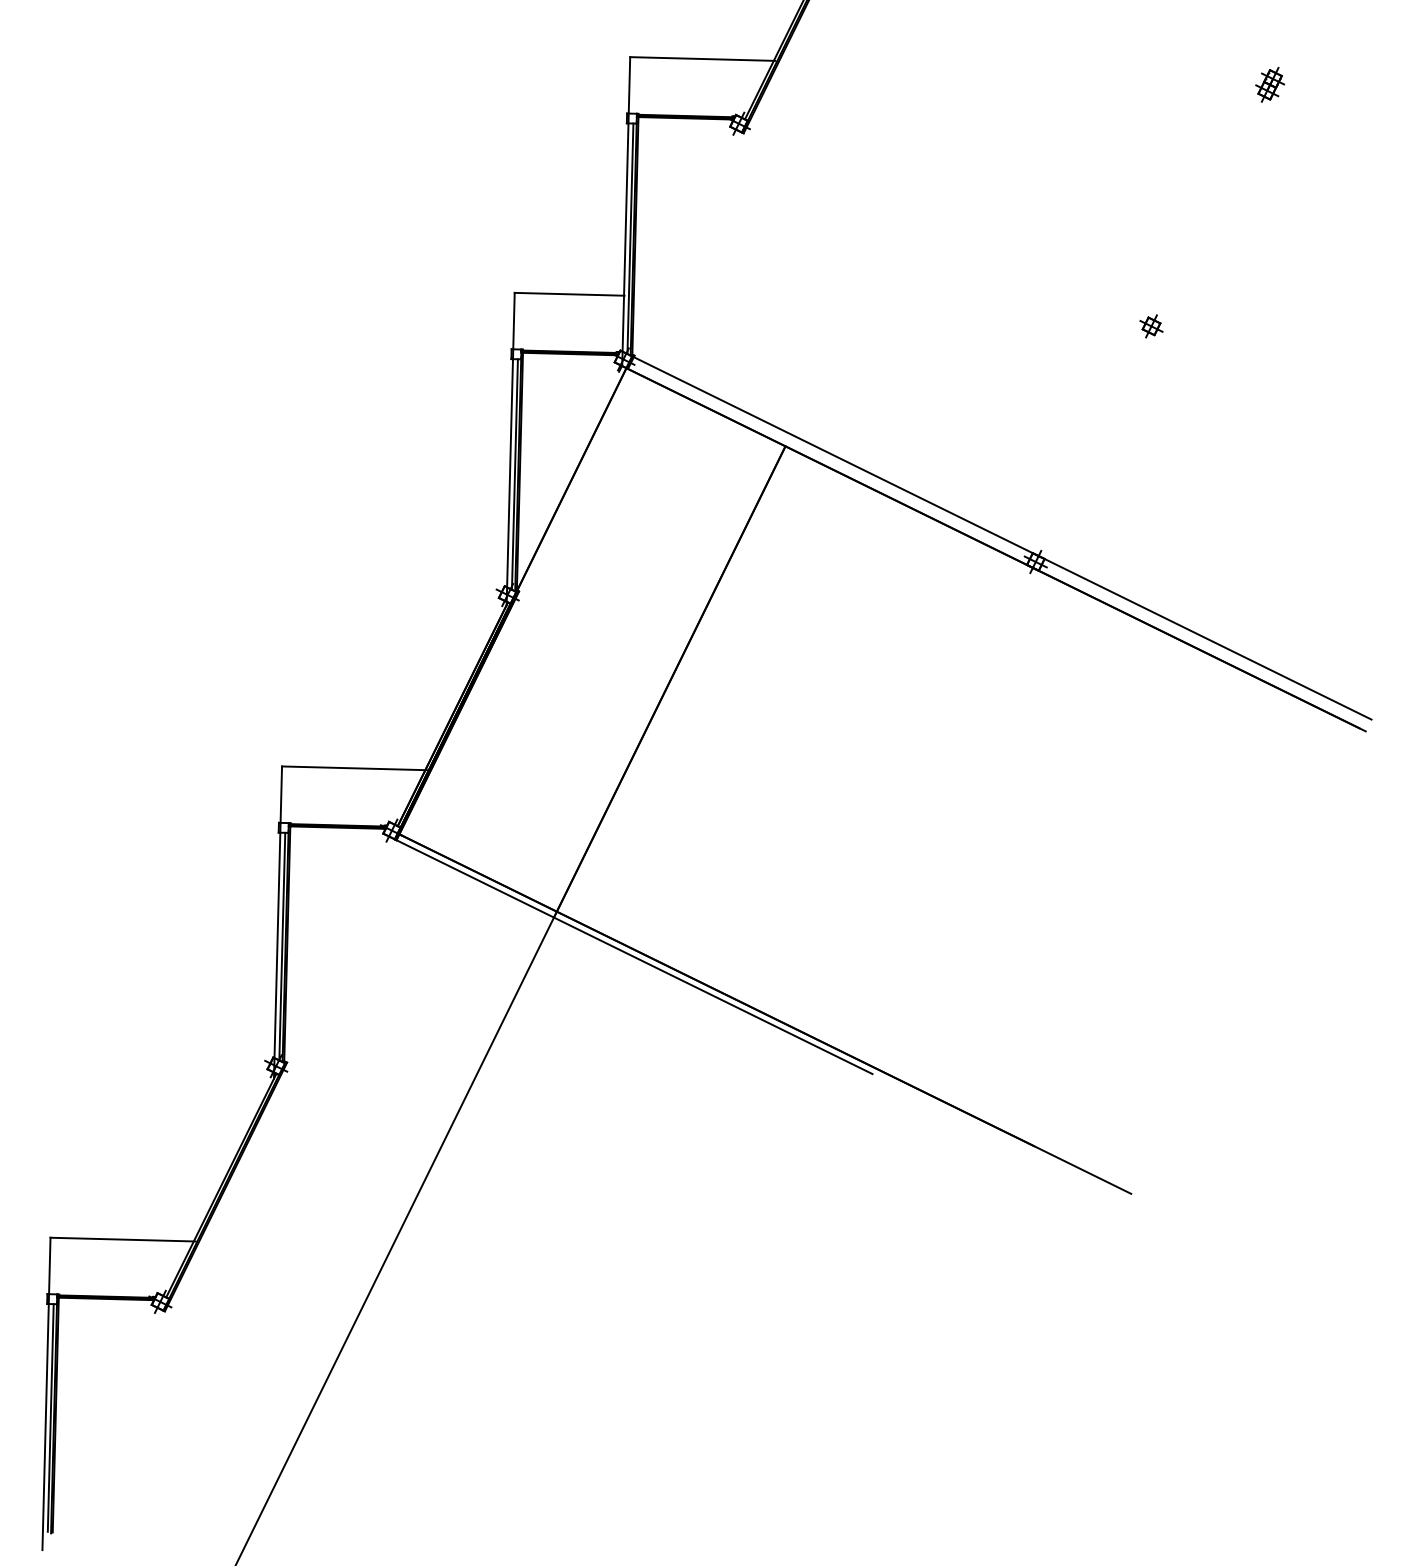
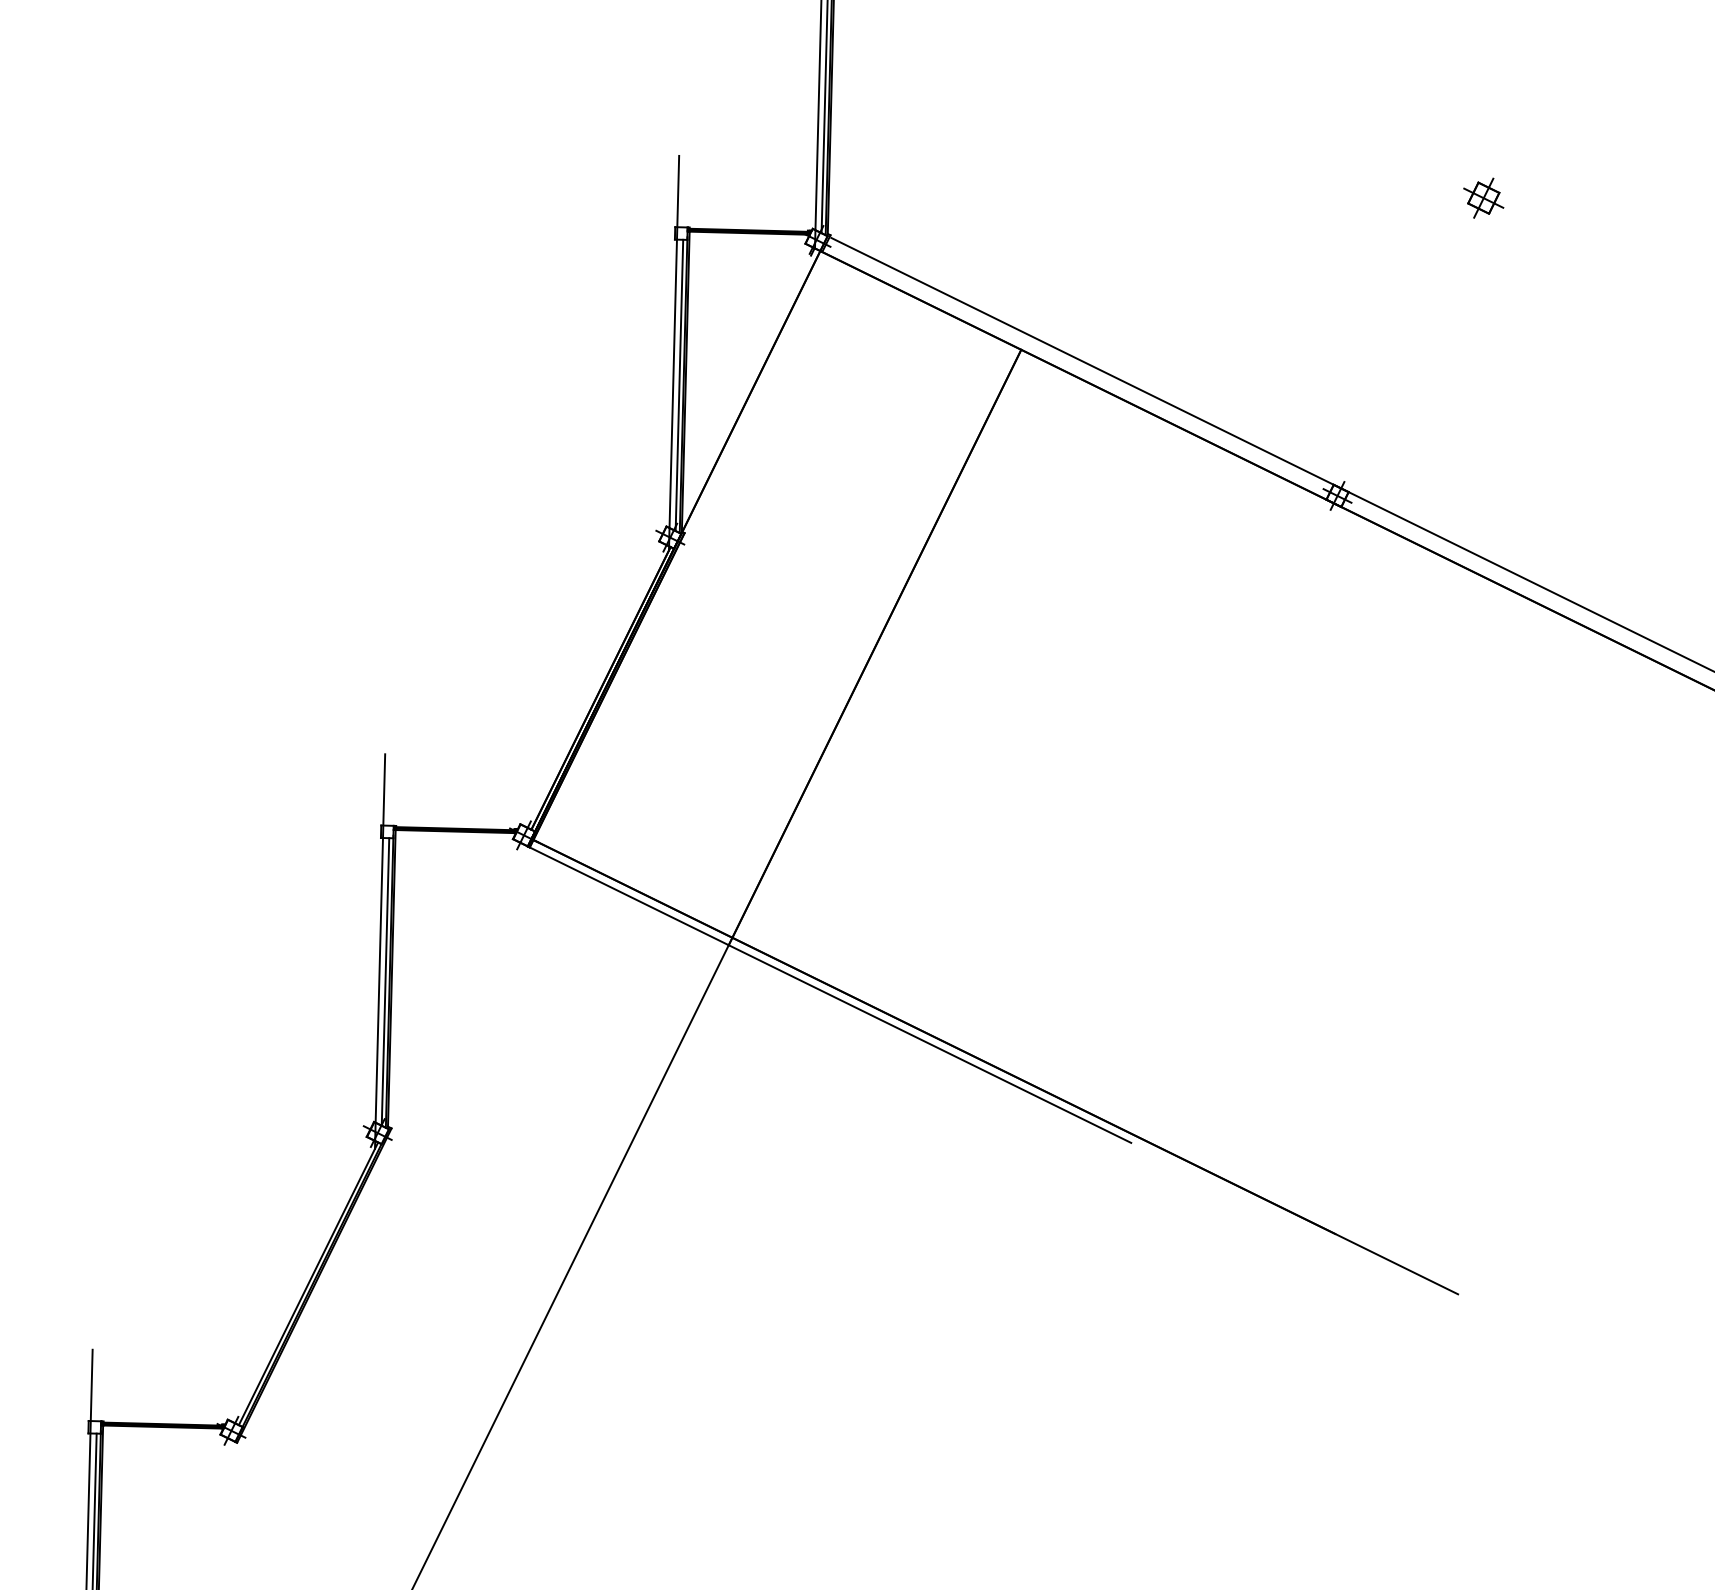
line: (569, 293) -> (748, 156), removed
part: (1151, 326) -> (1483, 198), size x1.4
line: (354, 768) -> (476, 756), removed
line: (122, 1239) -> (183, 1351), removed

